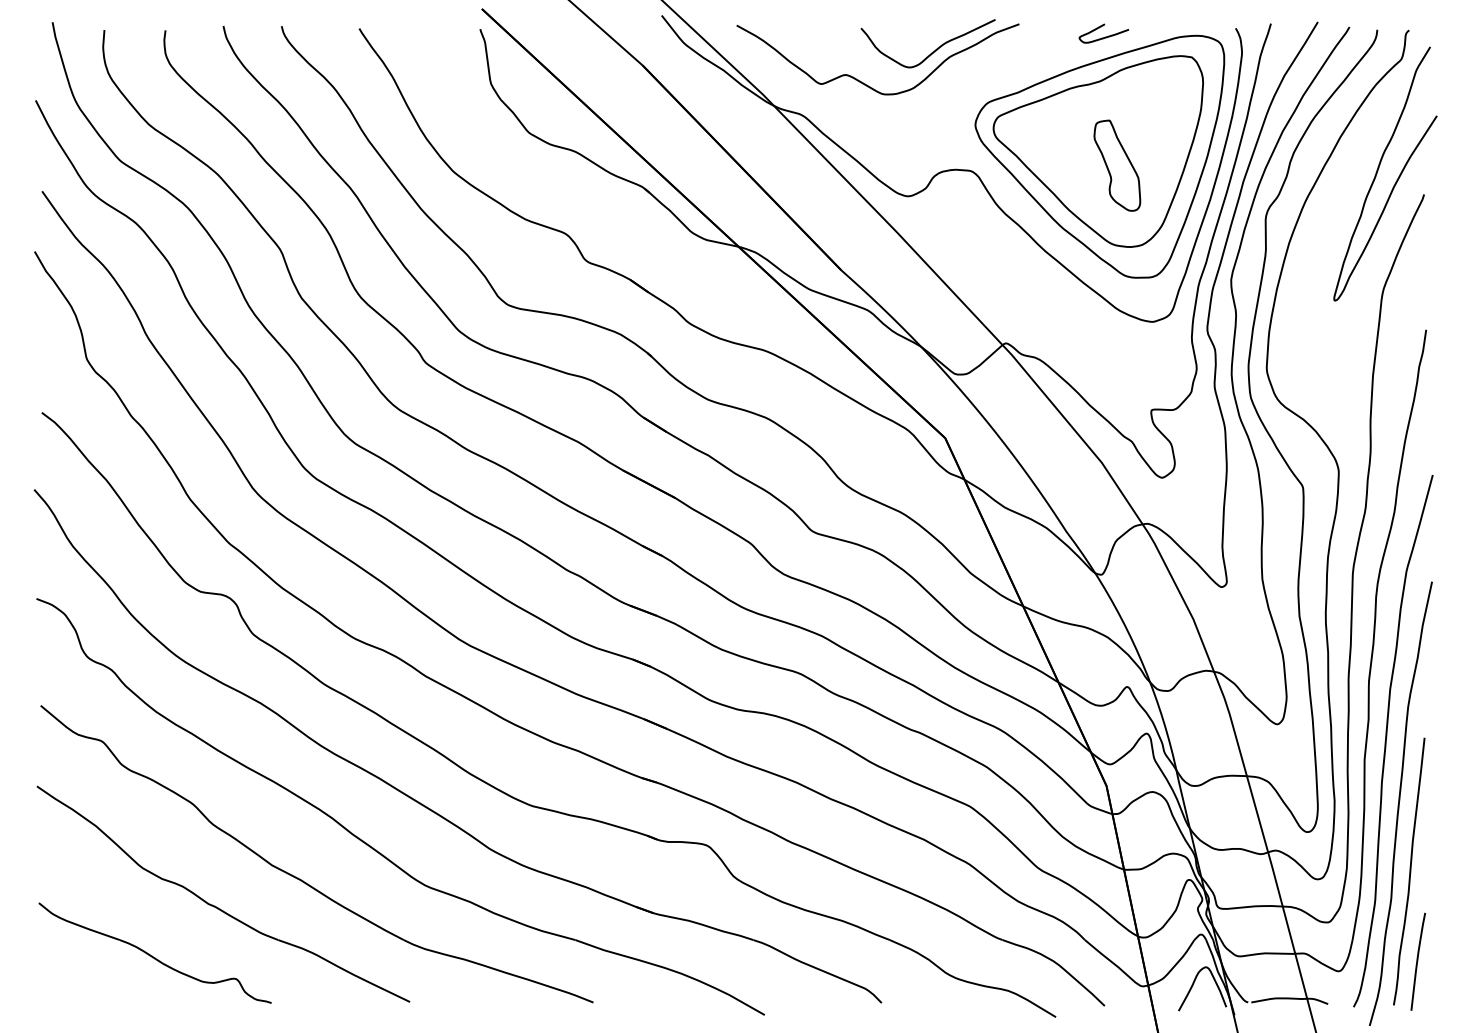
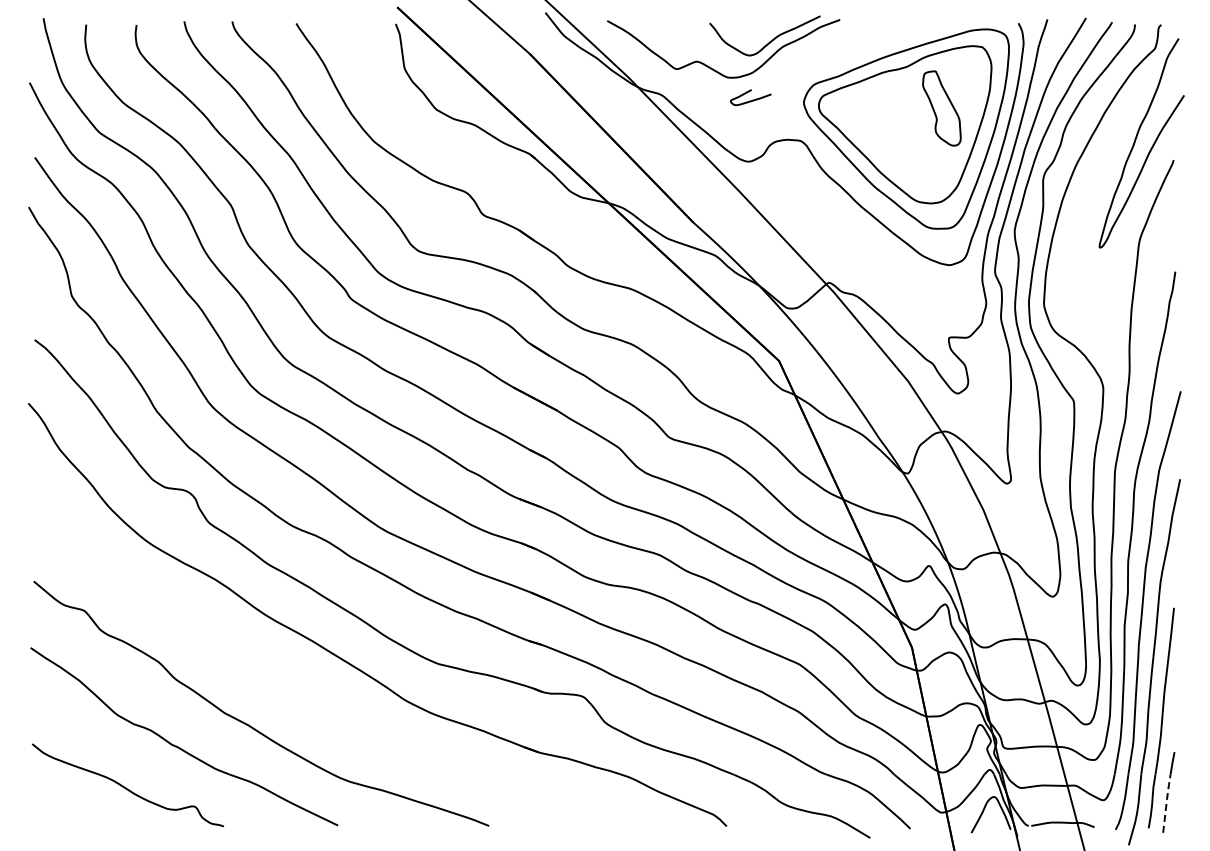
curve: (1105, 35) -> (752, 99), moved
part: (1116, 165) -> (941, 108), moved
part: (372, 846) -> (307, 697), removed
line: (1415, 974) -> (1166, 802), solid -> dashed

